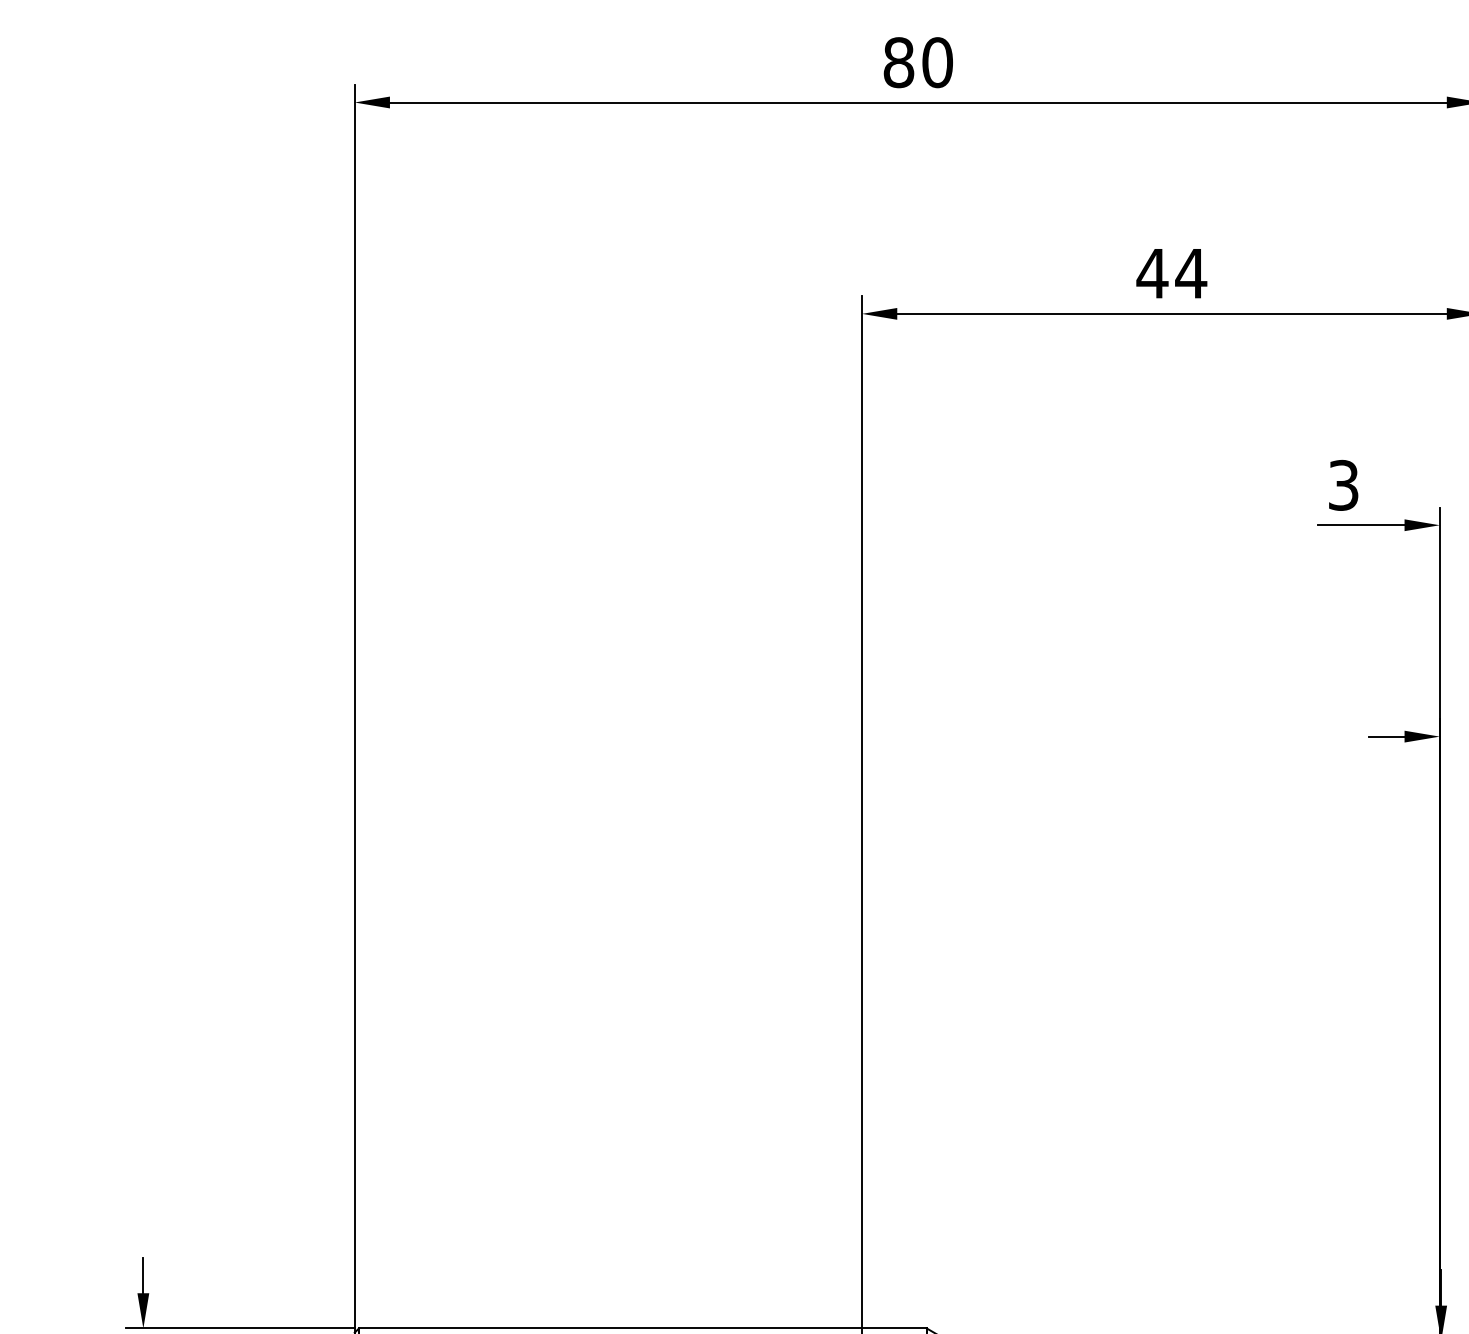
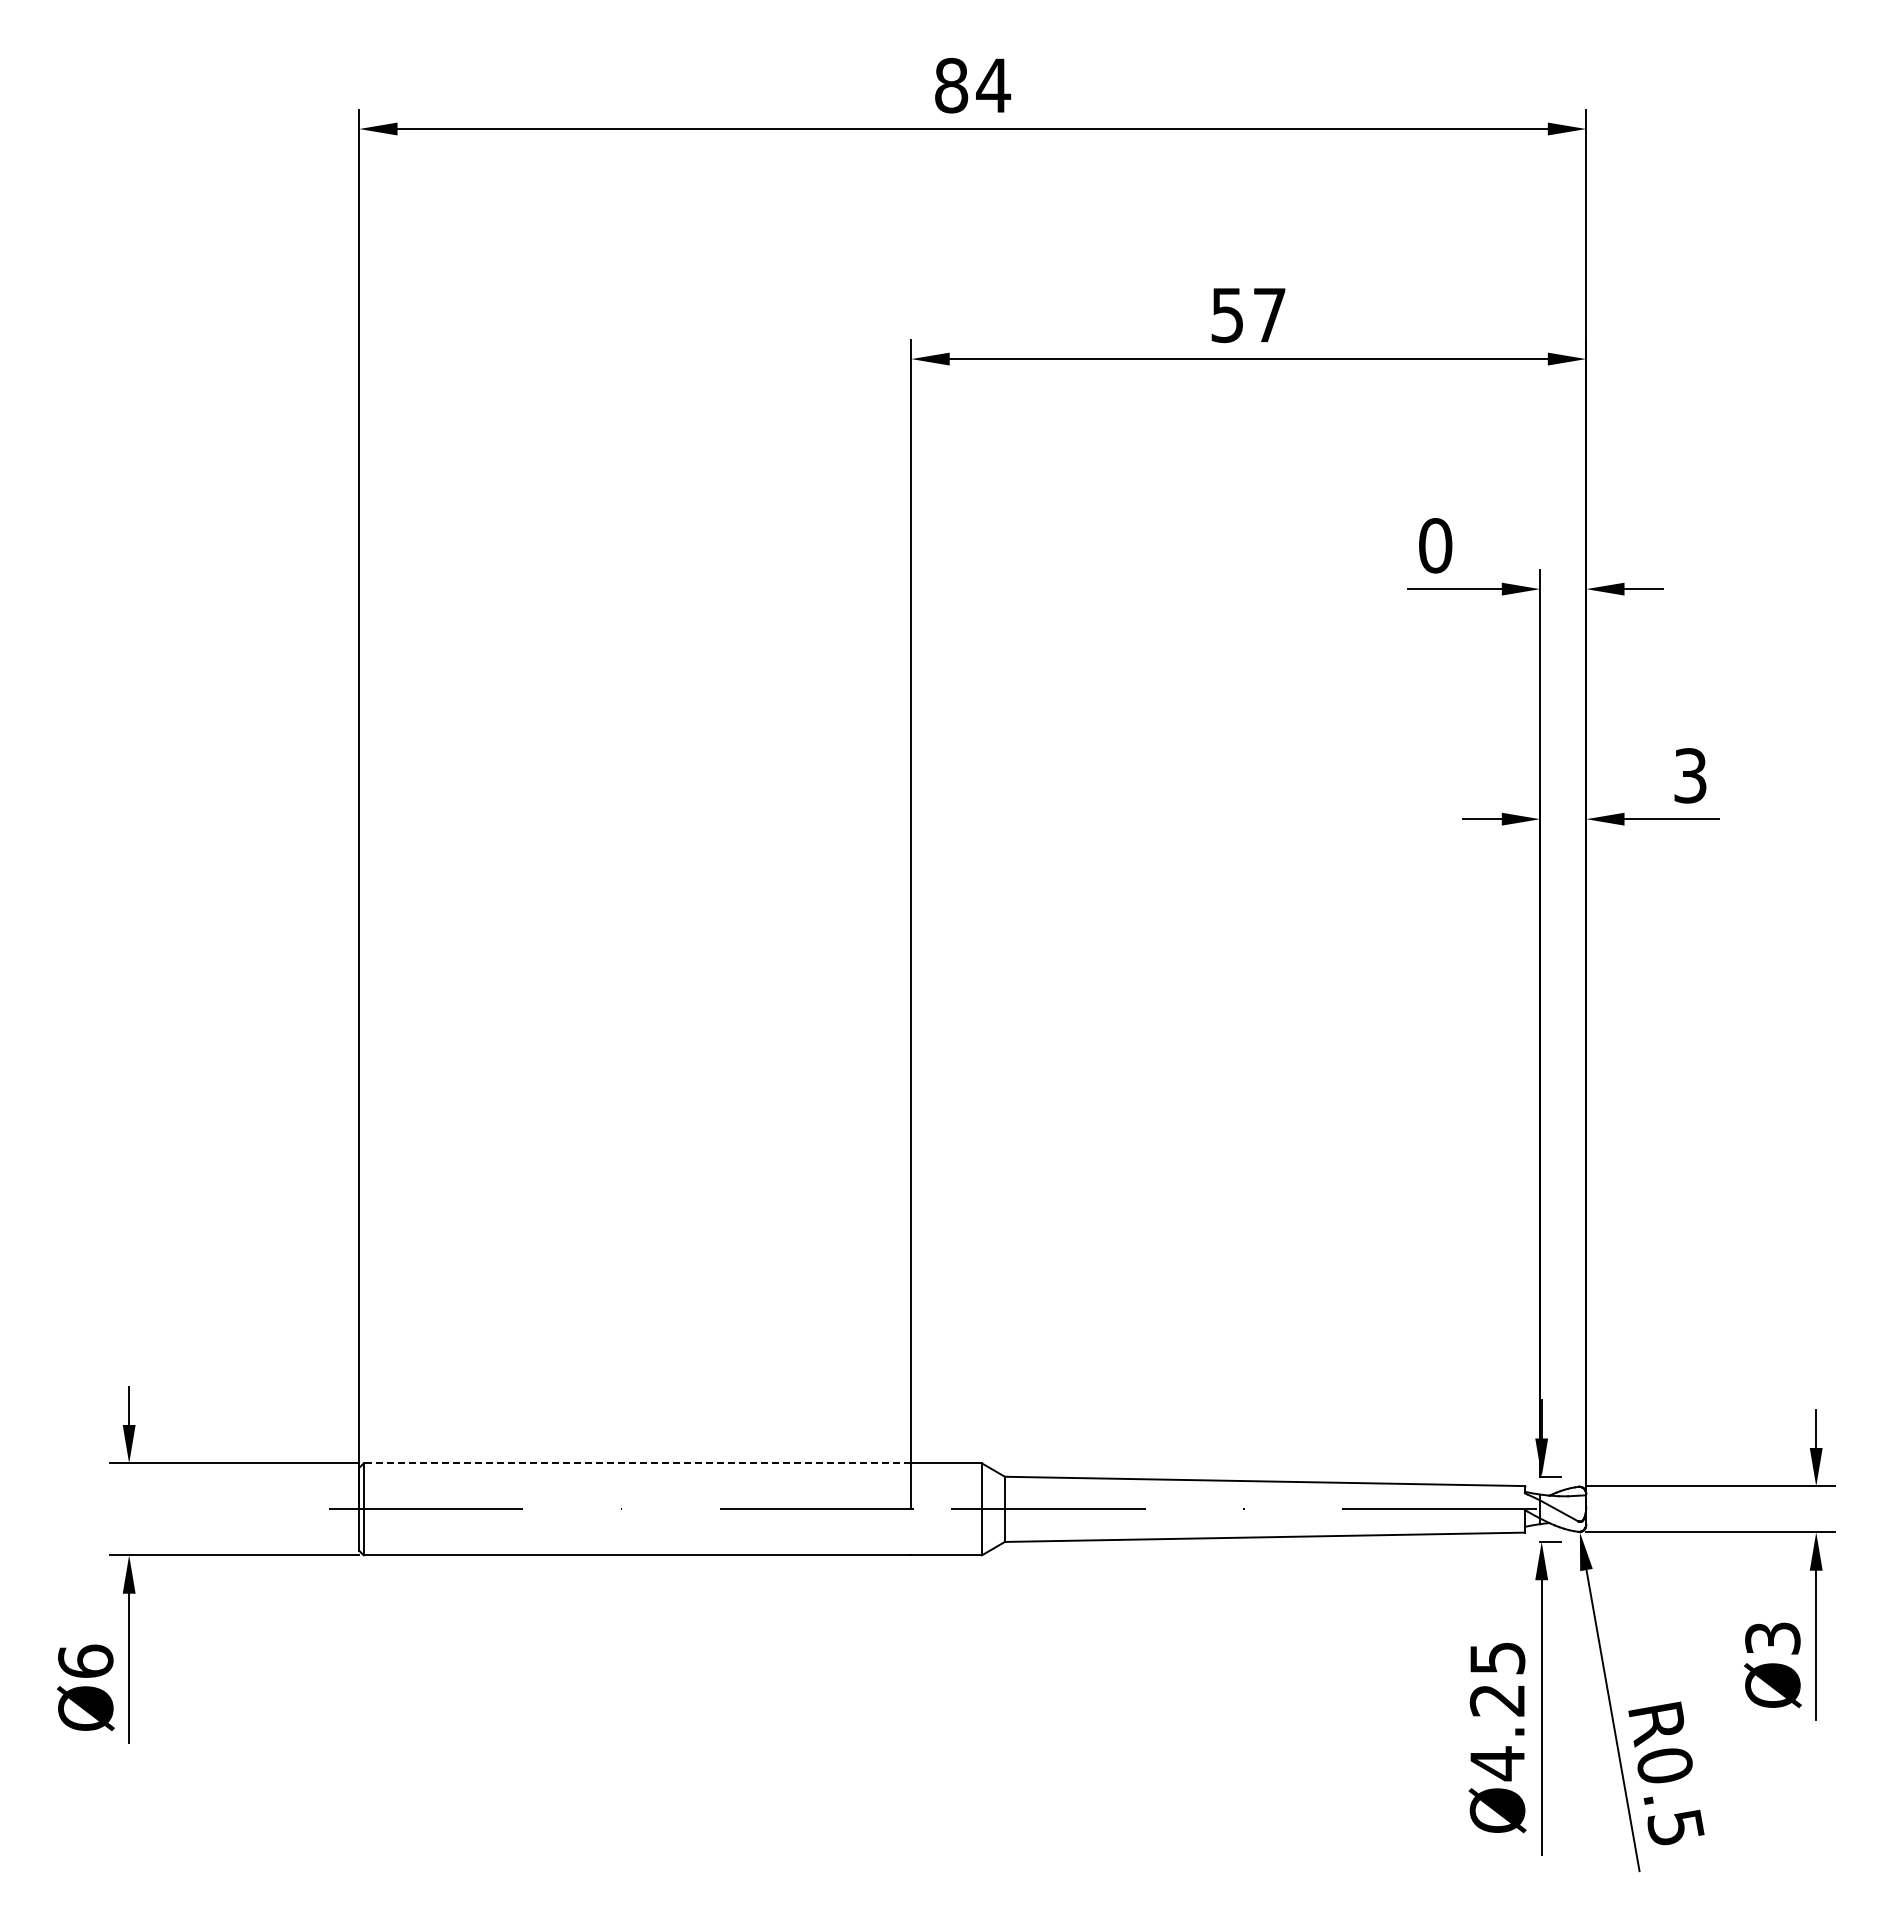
text: (937, 62) -> (993, 85), 80 -> 84
text: (1171, 273) -> (1248, 315), 44 -> 57
text: (1343, 485) -> (1435, 545), 3 -> 0
line: (610, 1328) -> (637, 1463), solid -> dashed

